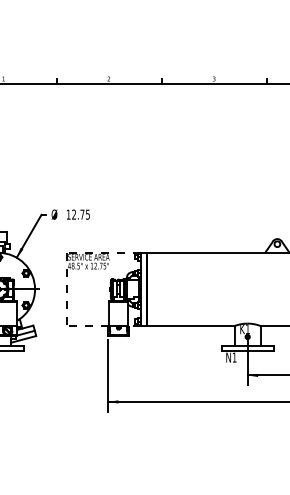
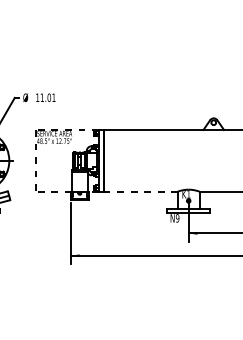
text: (80, 214) -> (47, 97), 12.75 -> 11.01
line: (190, 325) -> (140, 191), solid -> dashed
text: (234, 357) -> (177, 218), N1 -> N9

